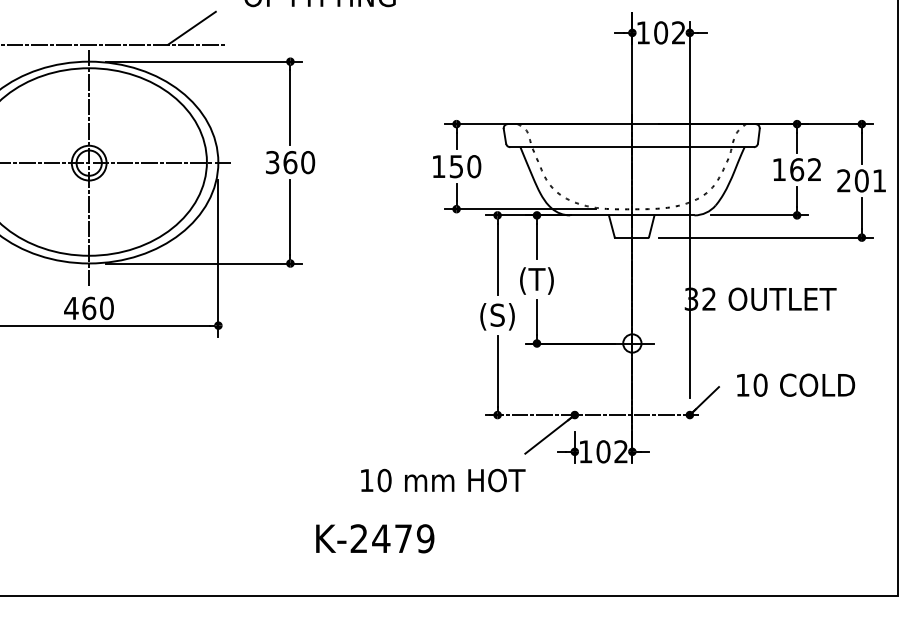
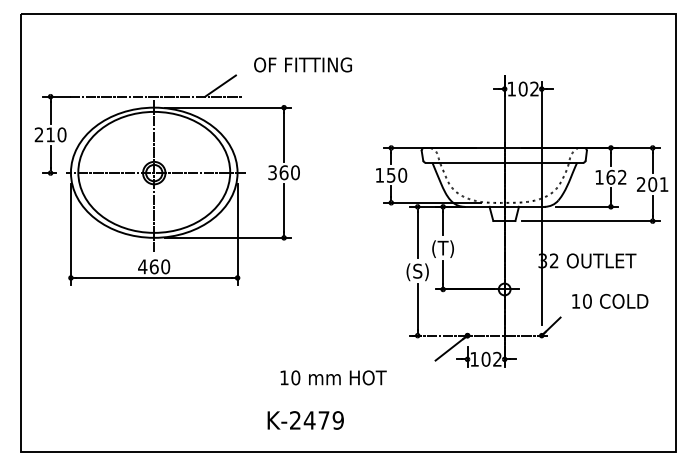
text: (796, 385) -> (610, 301), moved
text: (442, 479) -> (333, 377), moved
text: (374, 538) -> (305, 420), moved

